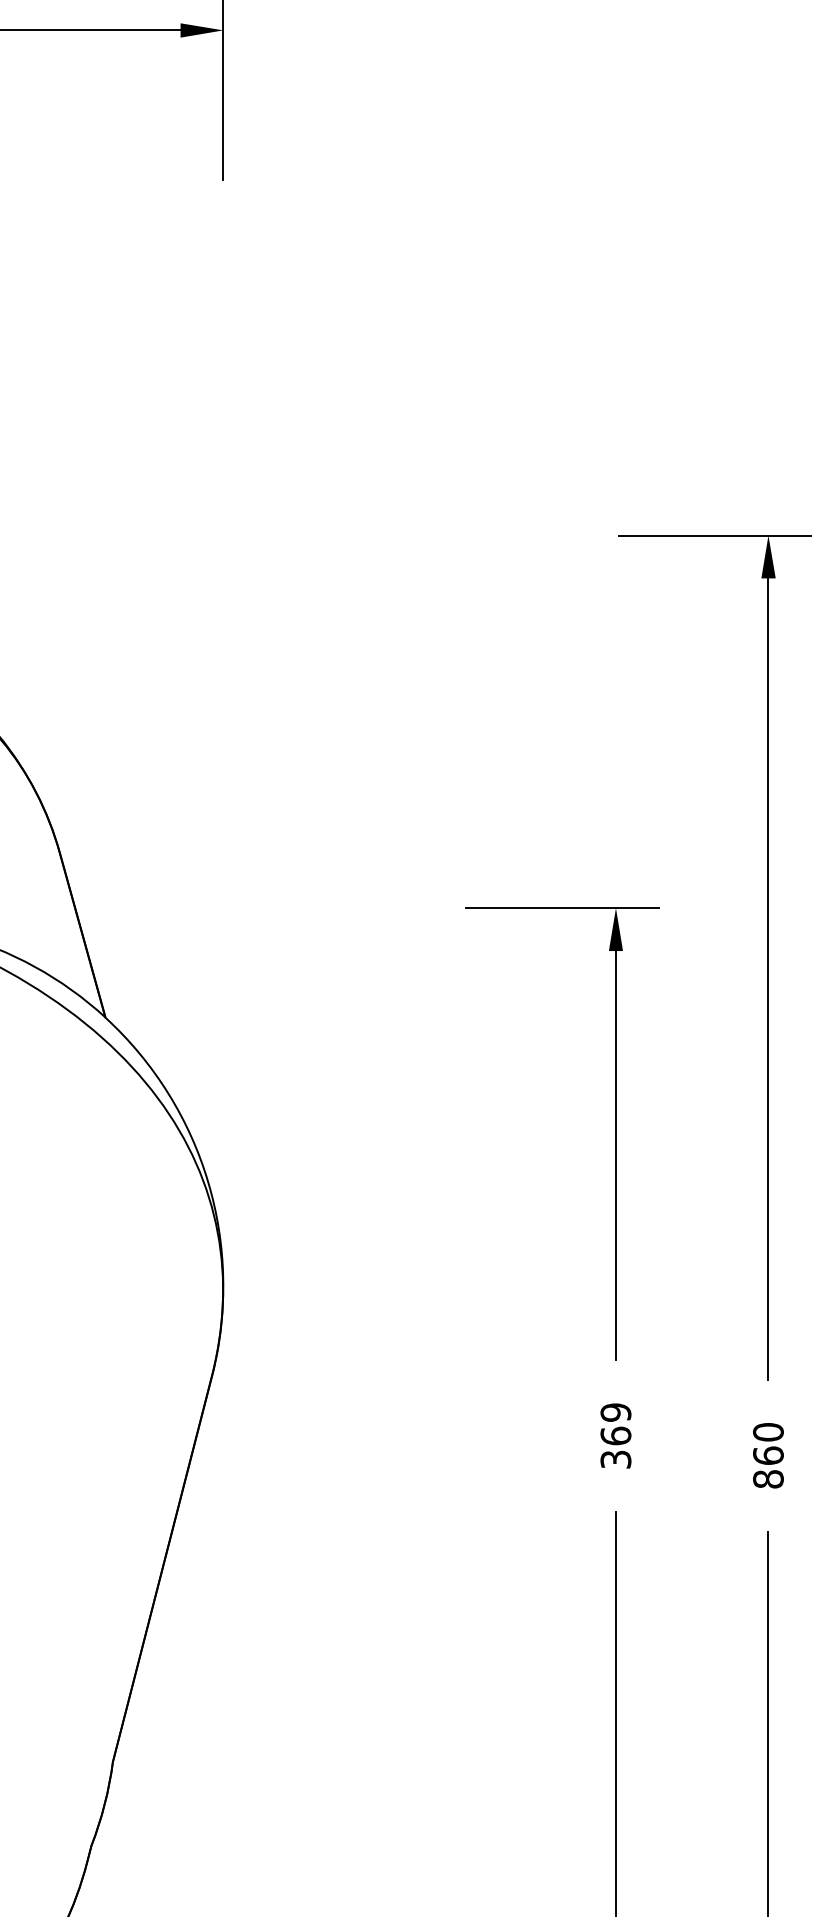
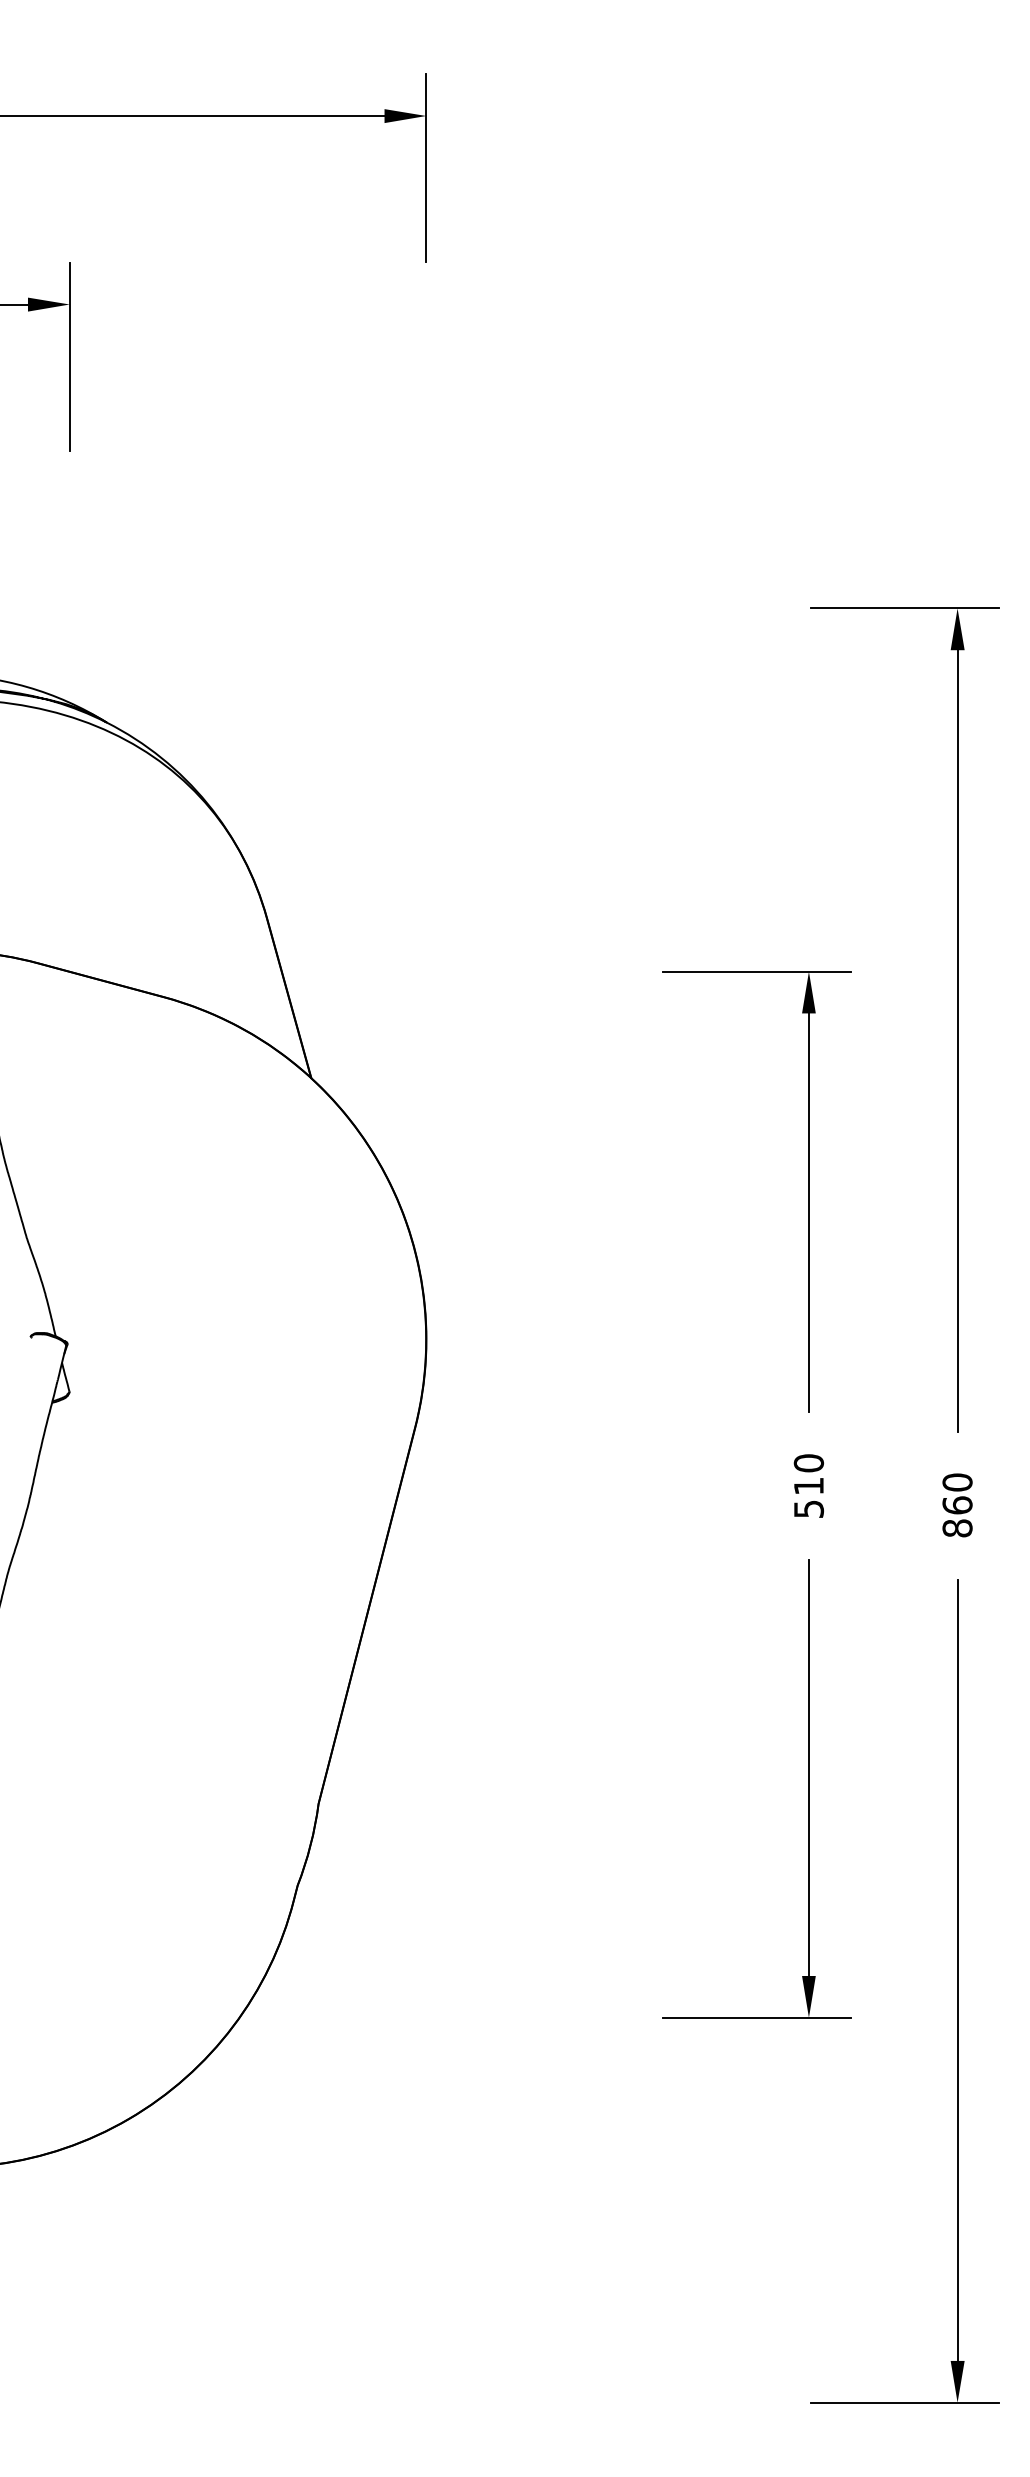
text: (615, 1435) -> (808, 1485), 369 -> 510

